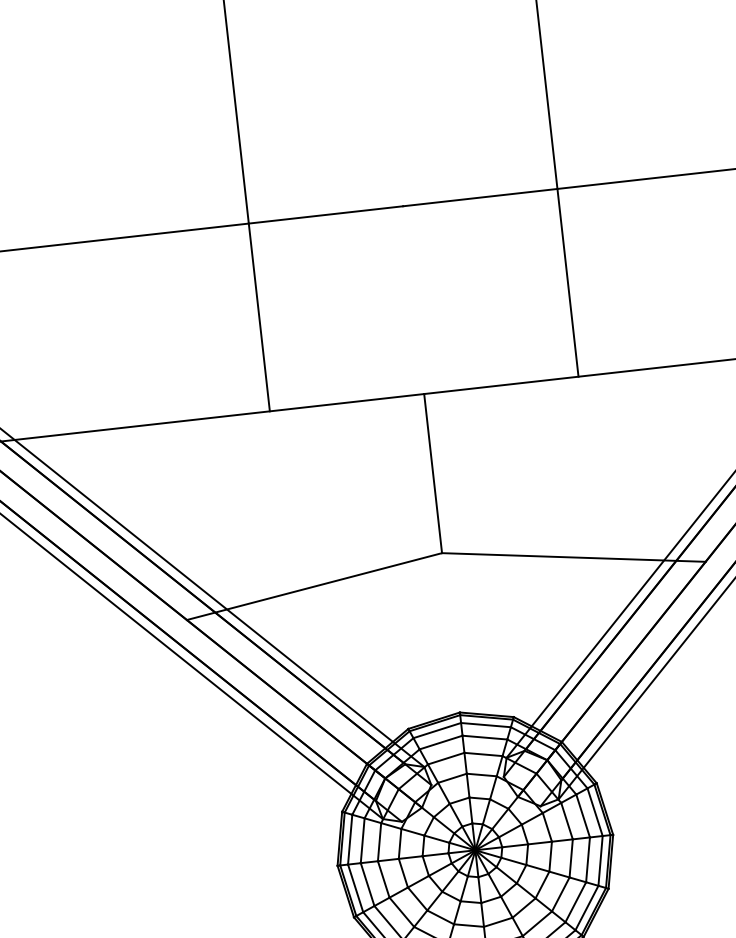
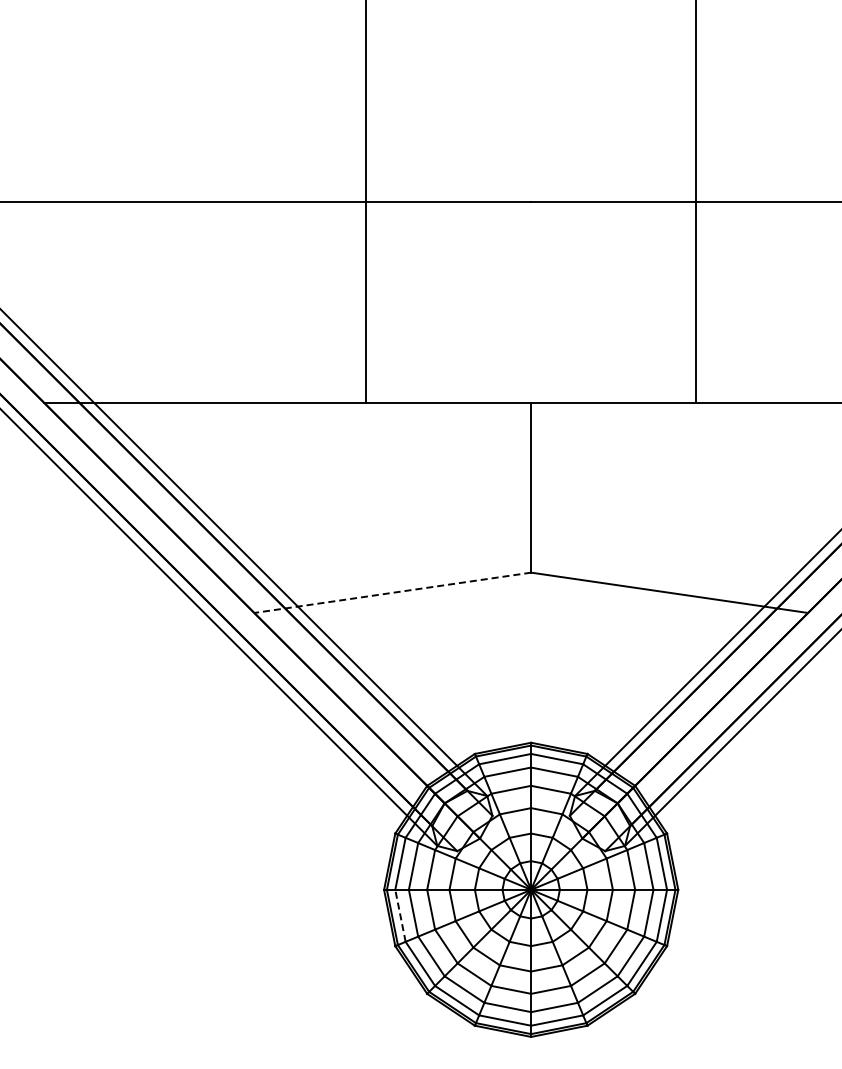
line: (314, 586) -> (392, 592), solid -> dashed
line: (355, 888) -> (400, 915), solid -> dashed

